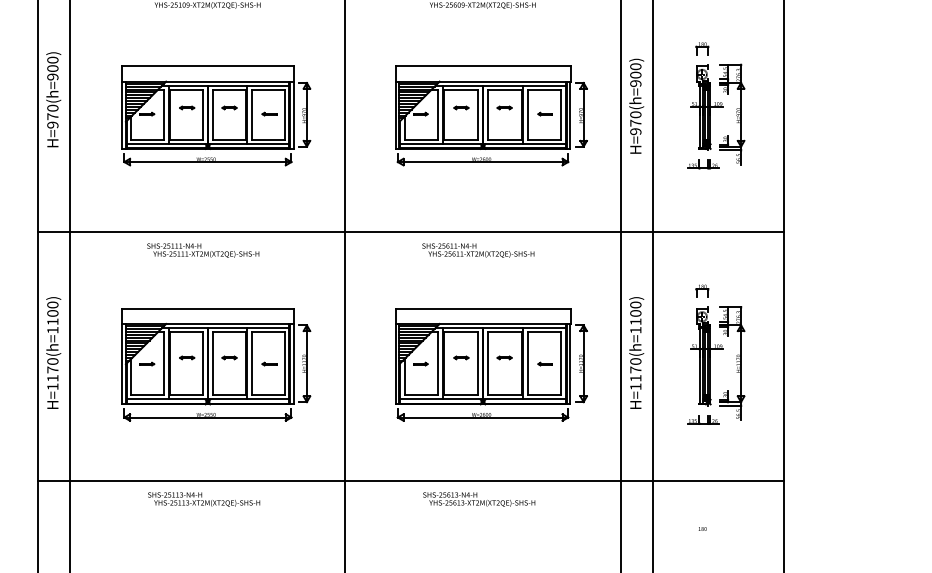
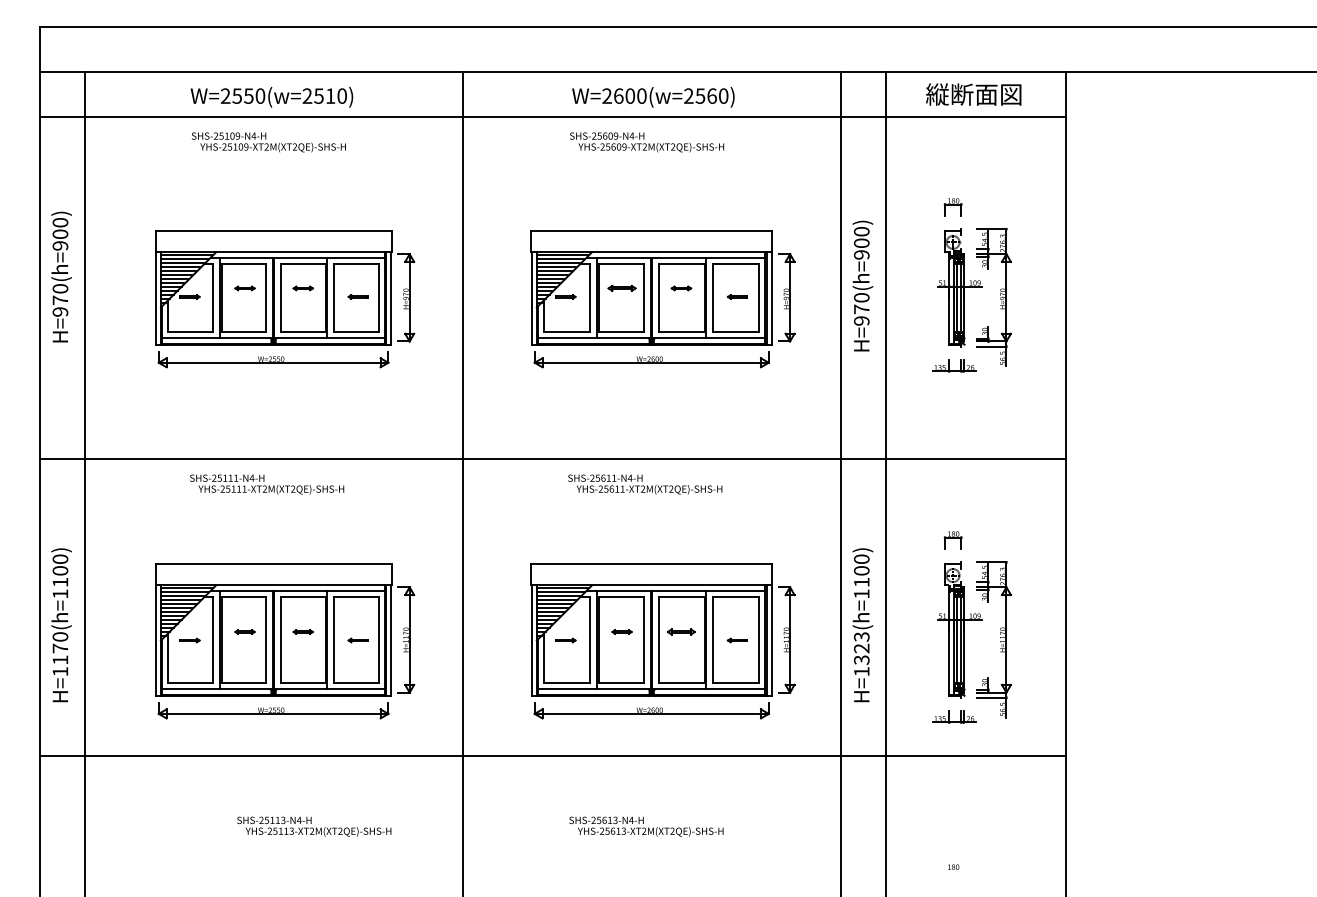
part: (461, 108) -> (621, 288), size x1.4
part: (504, 357) -> (681, 631), size x1.4
text: (635, 369) -> (861, 648), H=1170(h=1100) -> H=1323(h=1100)
line: (410, 481) -> (552, 756), moved
text: (204, 499) -> (314, 826), moved

